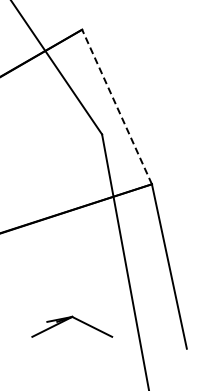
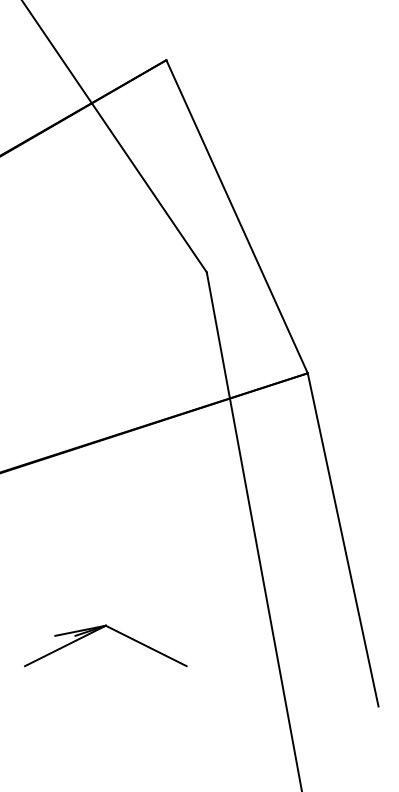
line: (117, 107) -> (237, 217), dashed -> solid
part: (76, 320) -> (114, 633), moved

